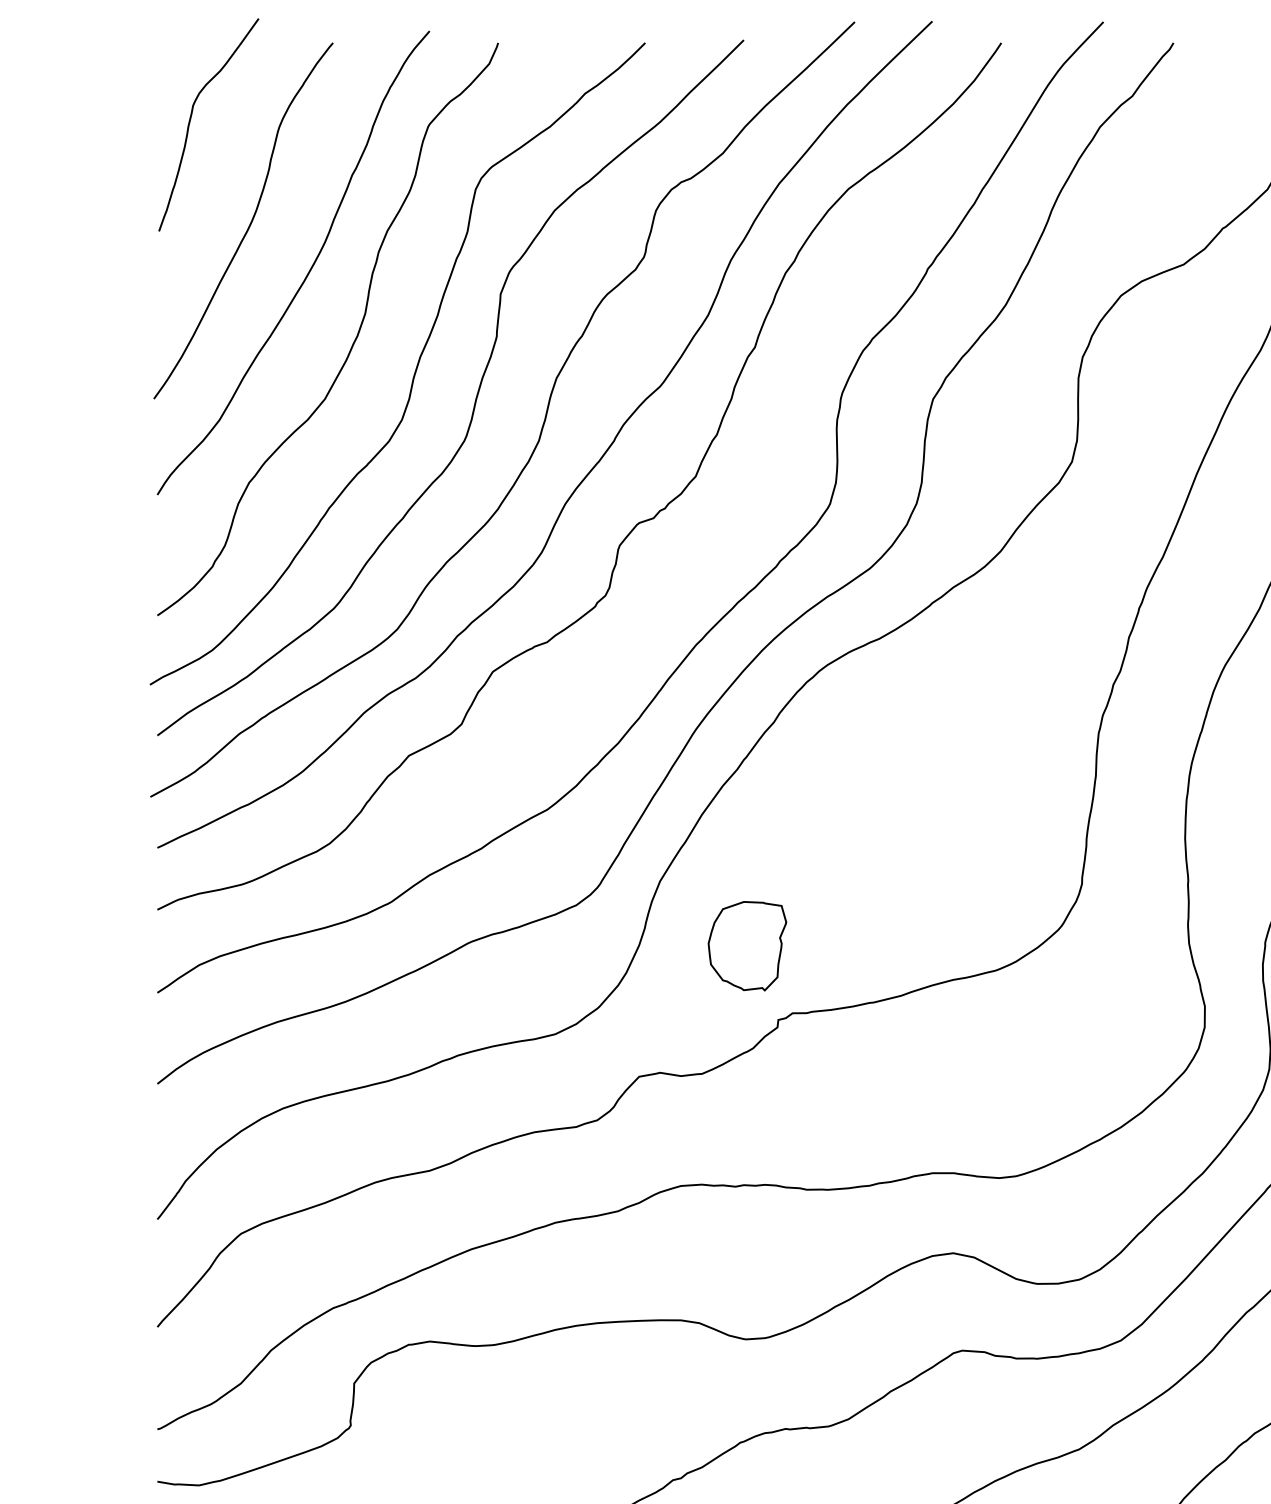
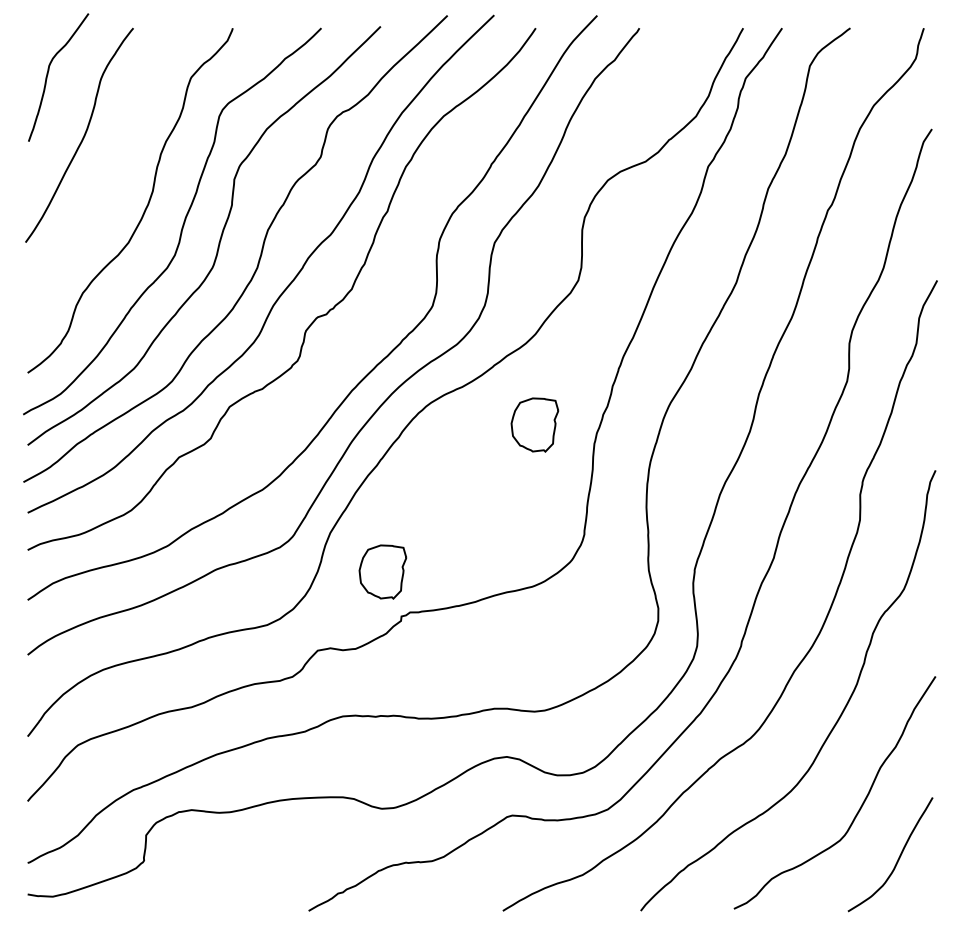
curve: (306, 272) -> (117, 166), removed
part: (999, 701) -> (534, 424), added

